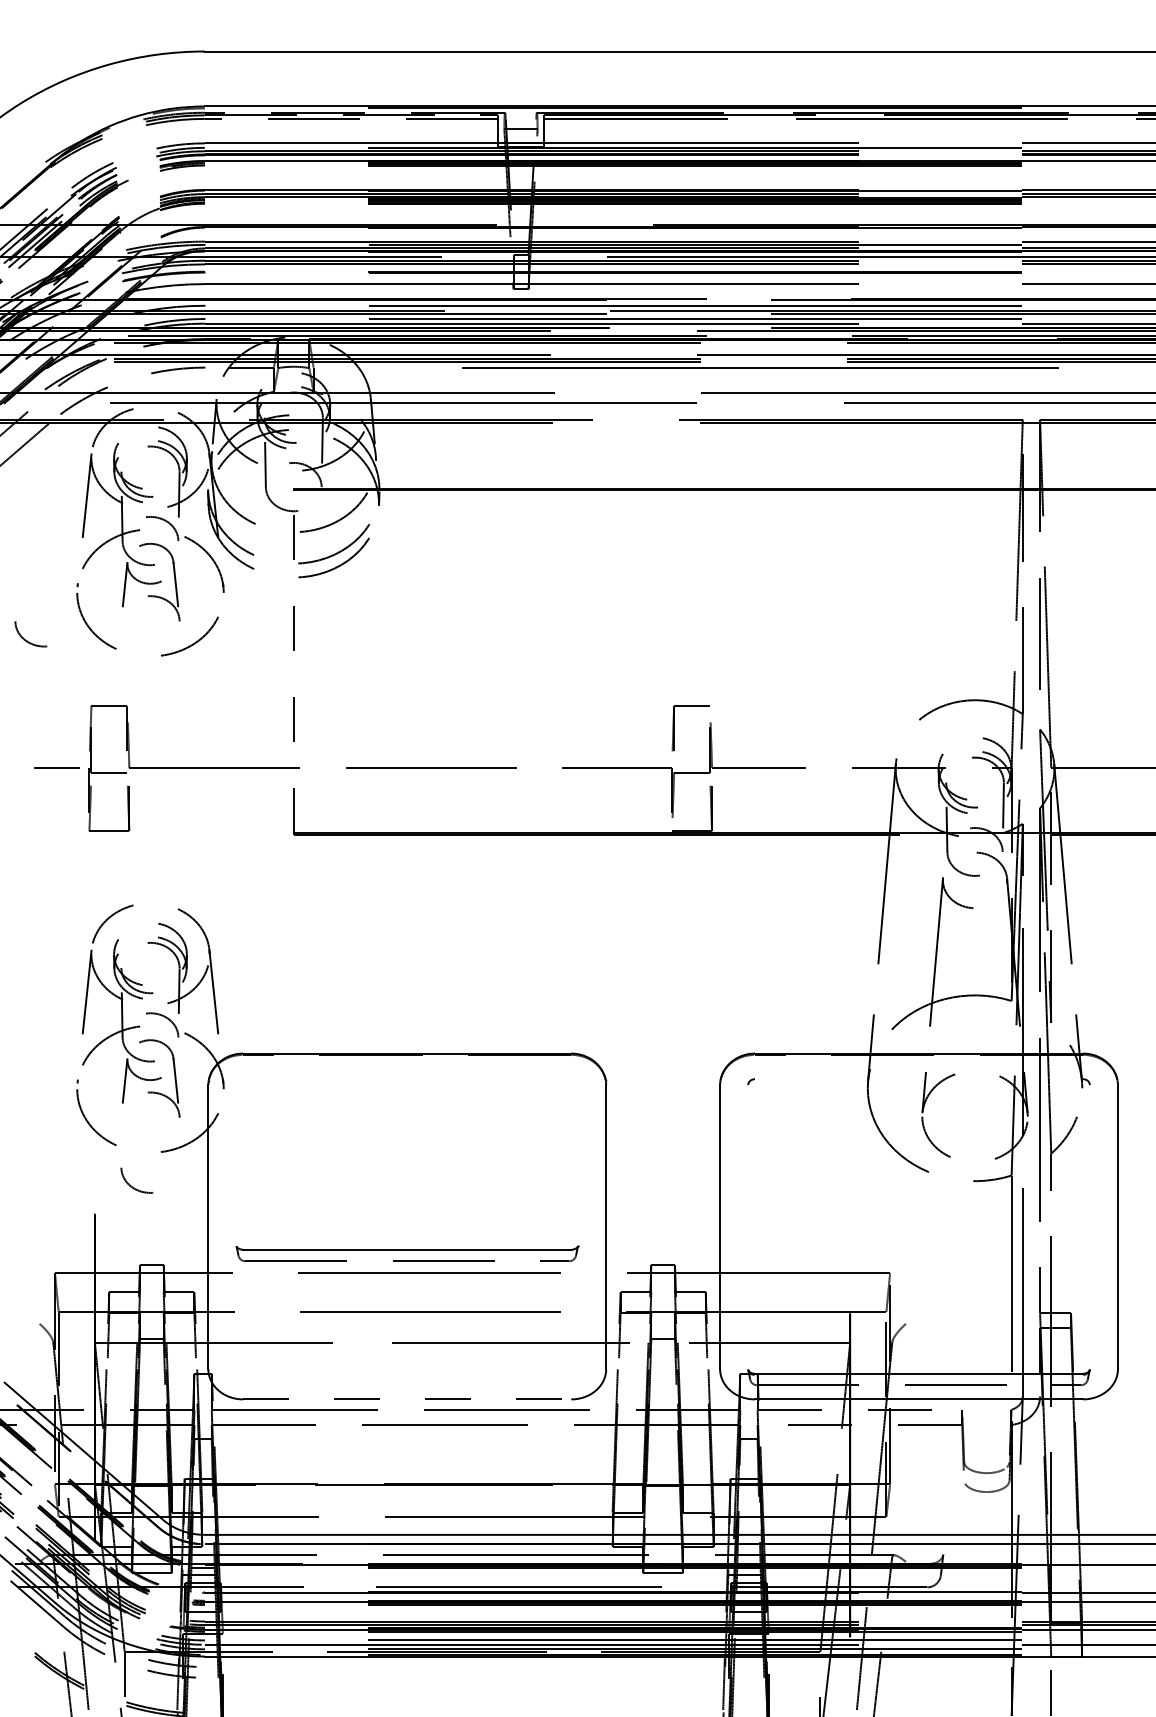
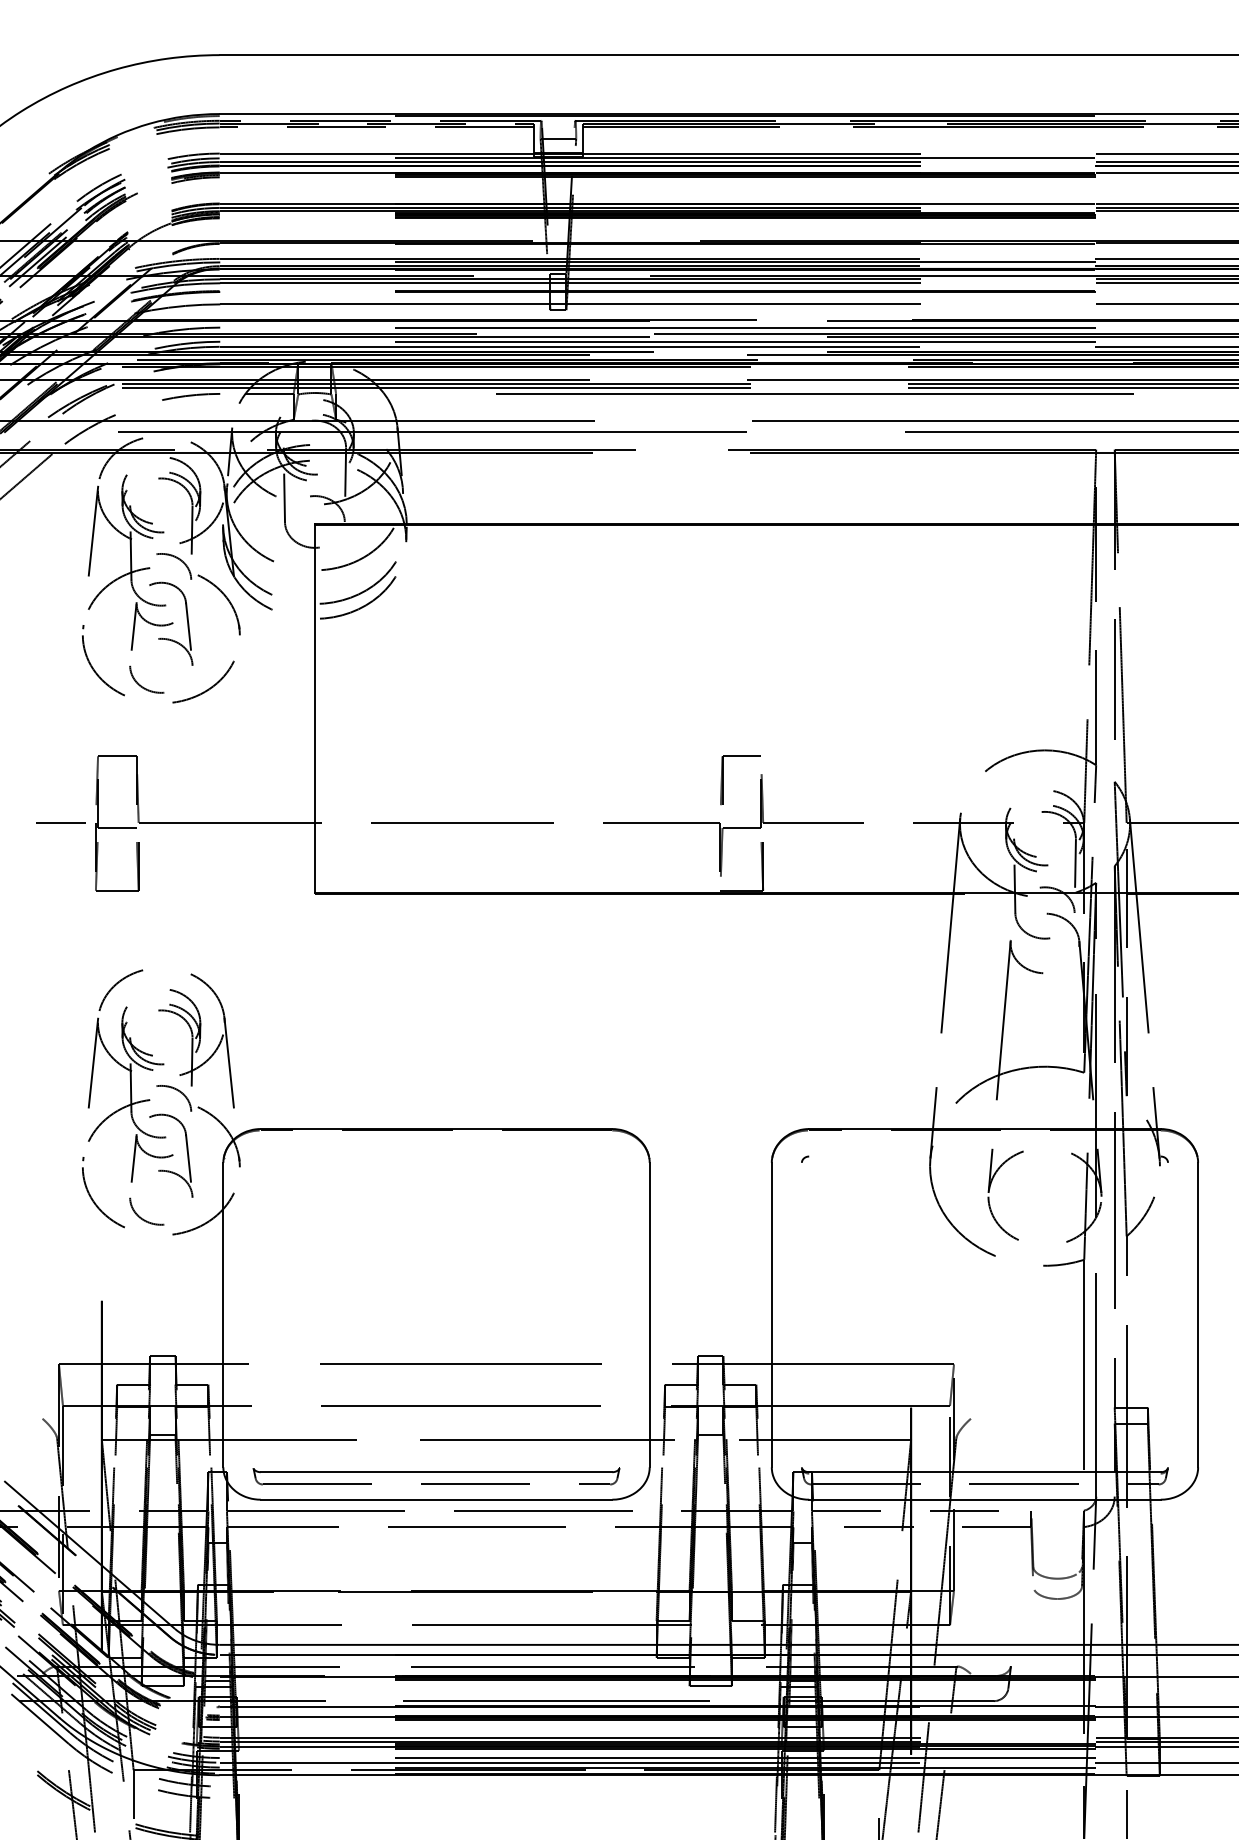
curve: (27, 640) -> (143, 686), moved
line: (293, 660) -> (314, 707), dashed -> solid
curve: (131, 1185) -> (140, 1216), moved
part: (407, 1253) -> (436, 1476), moved
line: (407, 1399) -> (436, 1499), dashed -> solid

